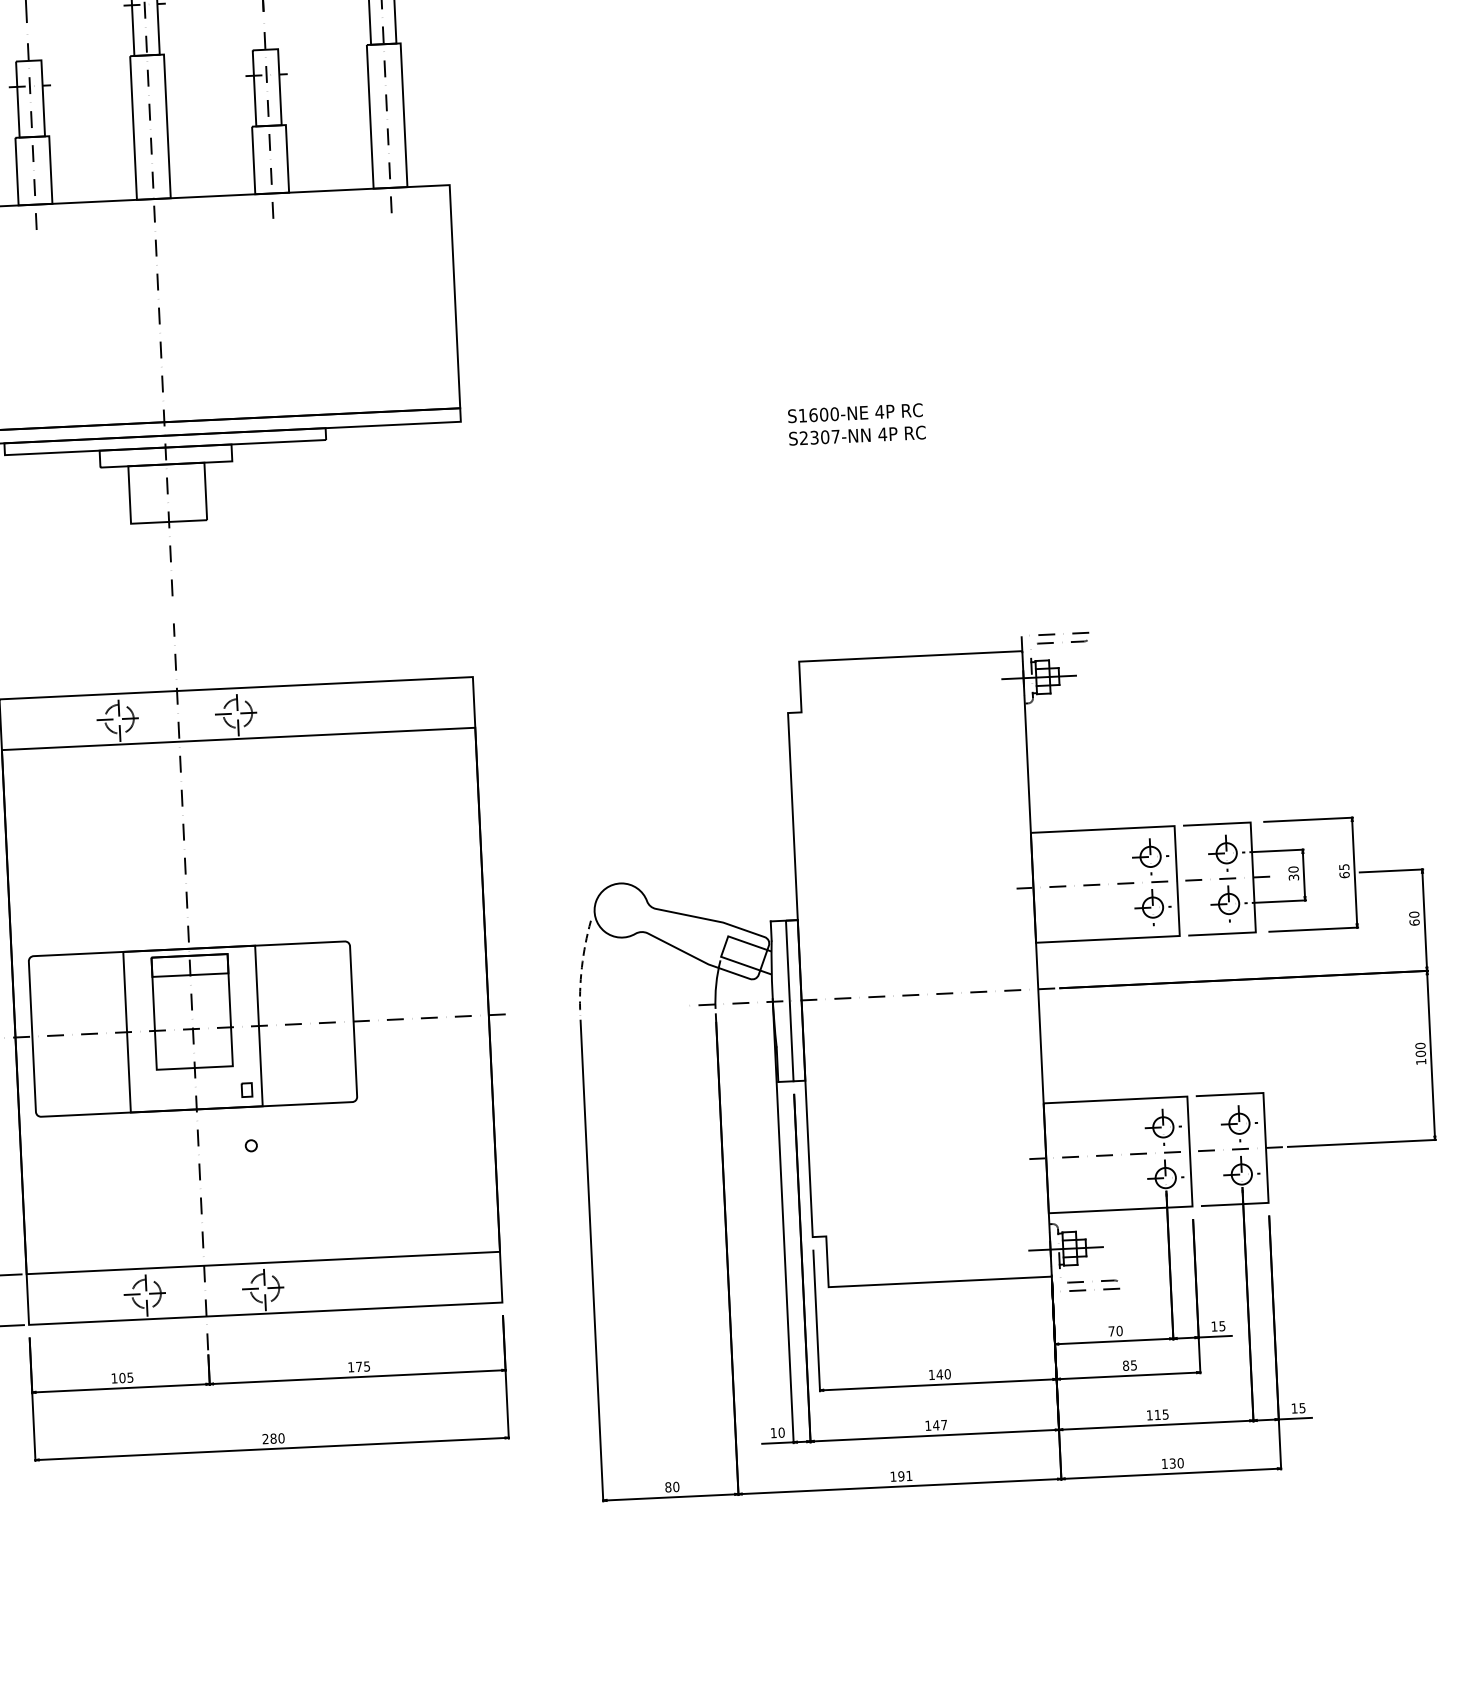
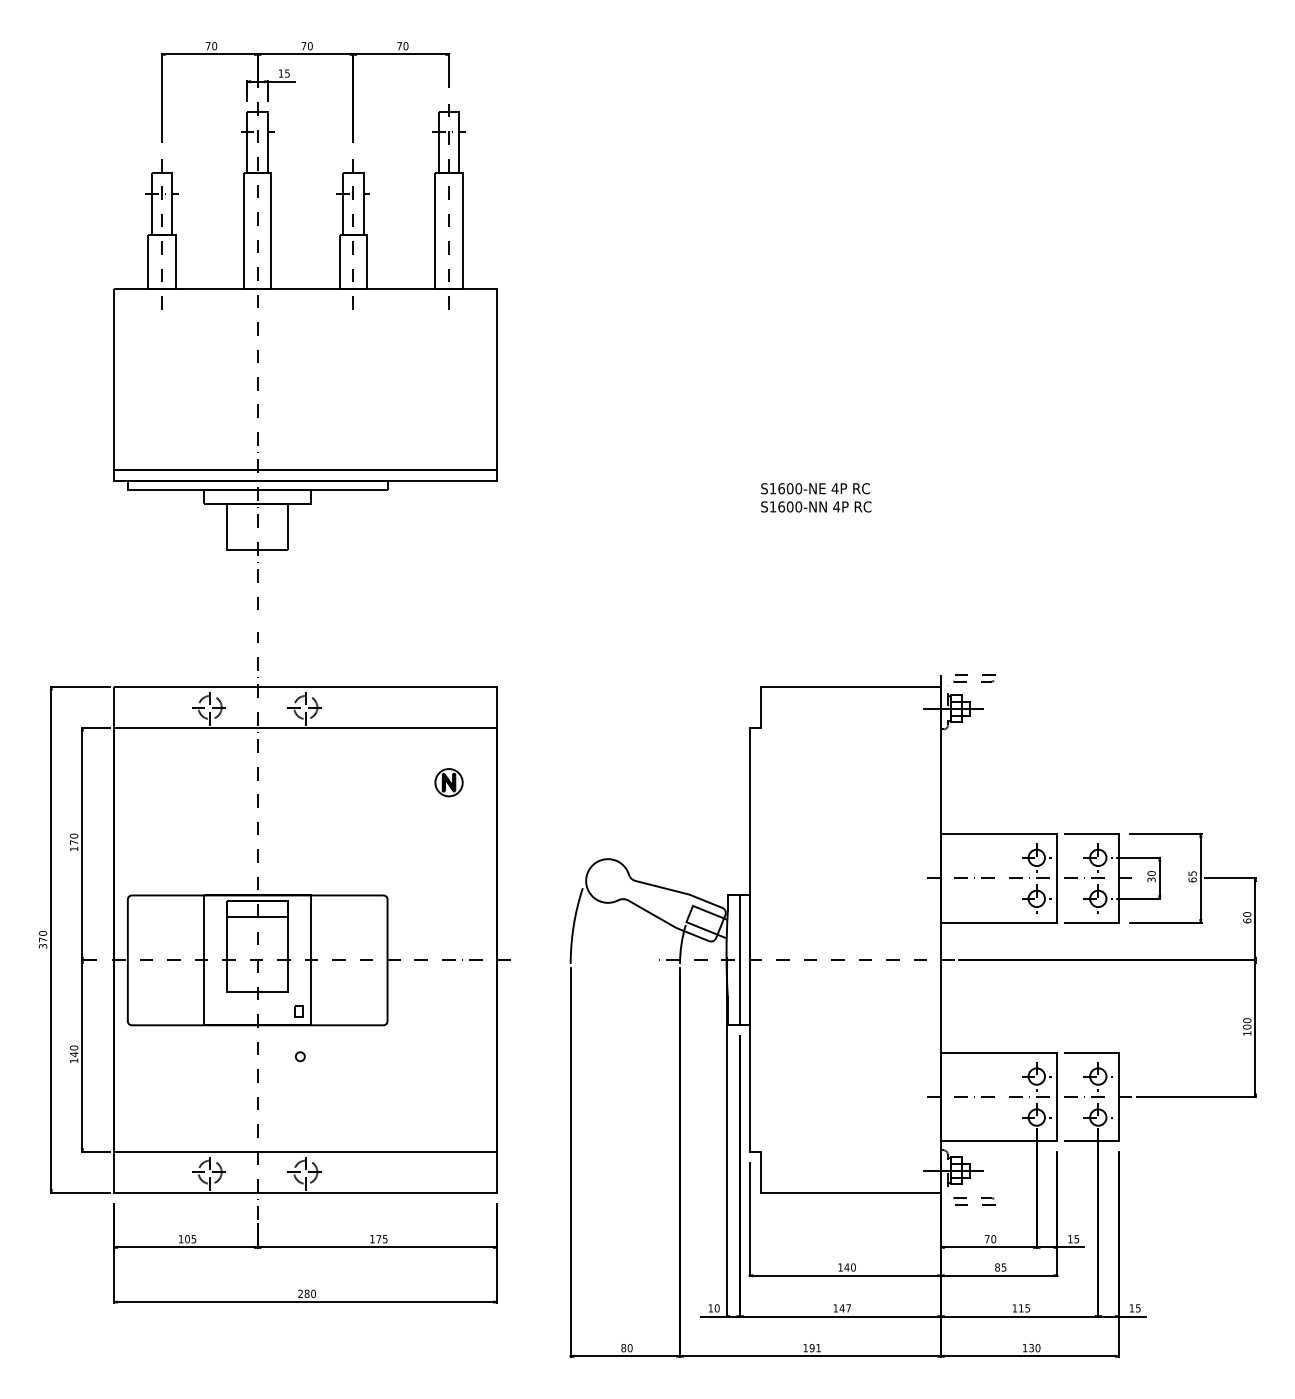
text: (819, 436) -> (785, 506), S2307-NN -> S1600-NN
part: (418, 797) -> (448, 782), added
arc: (581, 967) -> (573, 925), dashed -> solid

